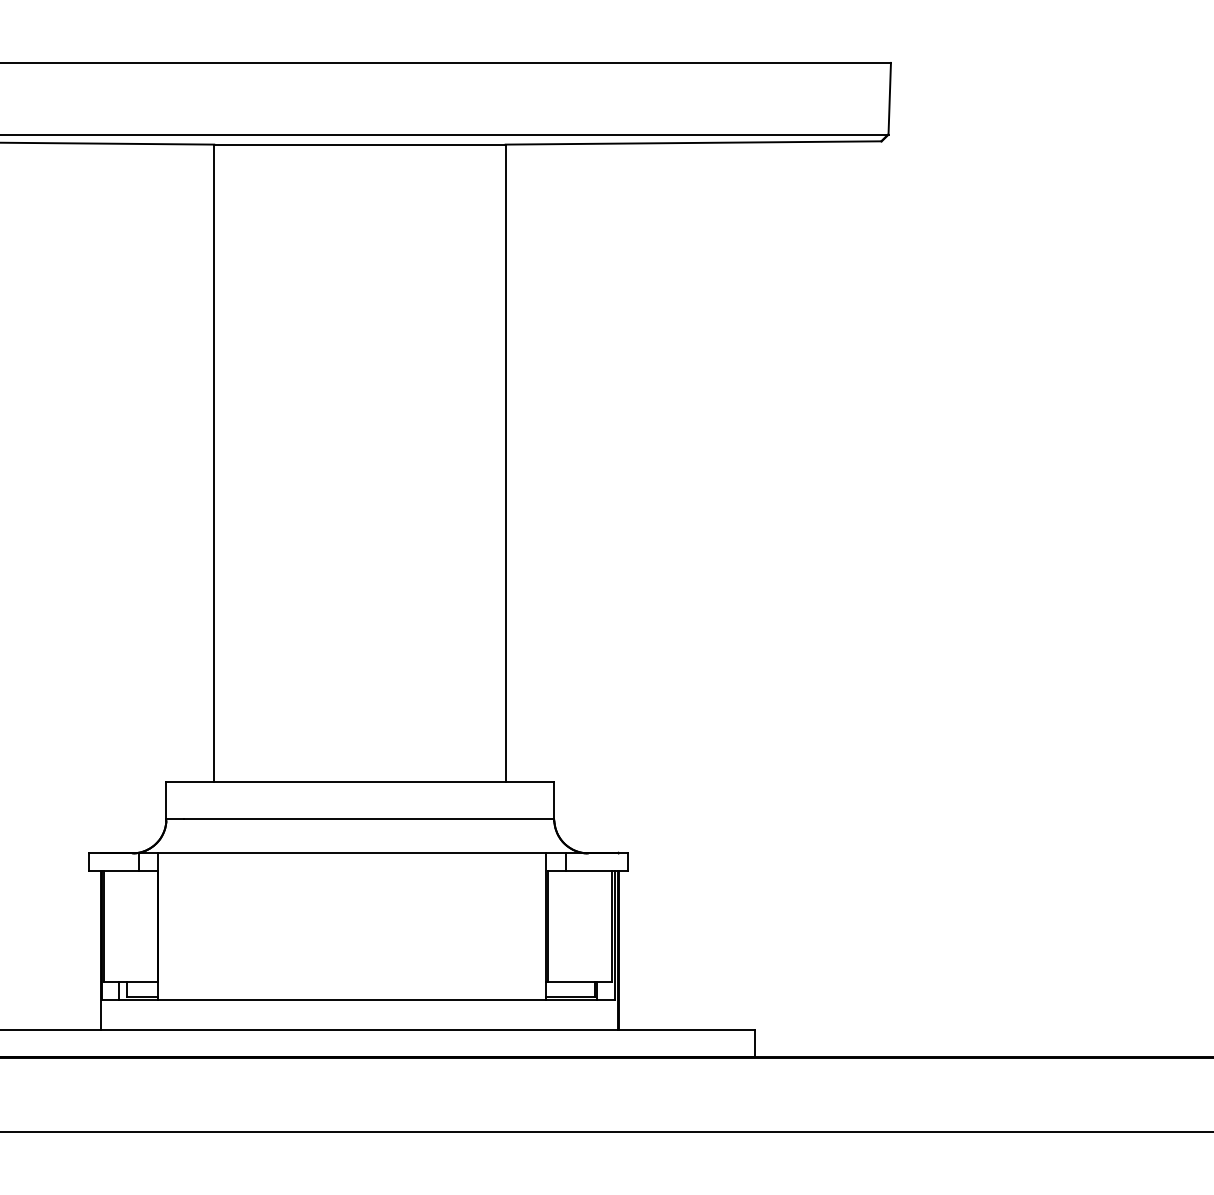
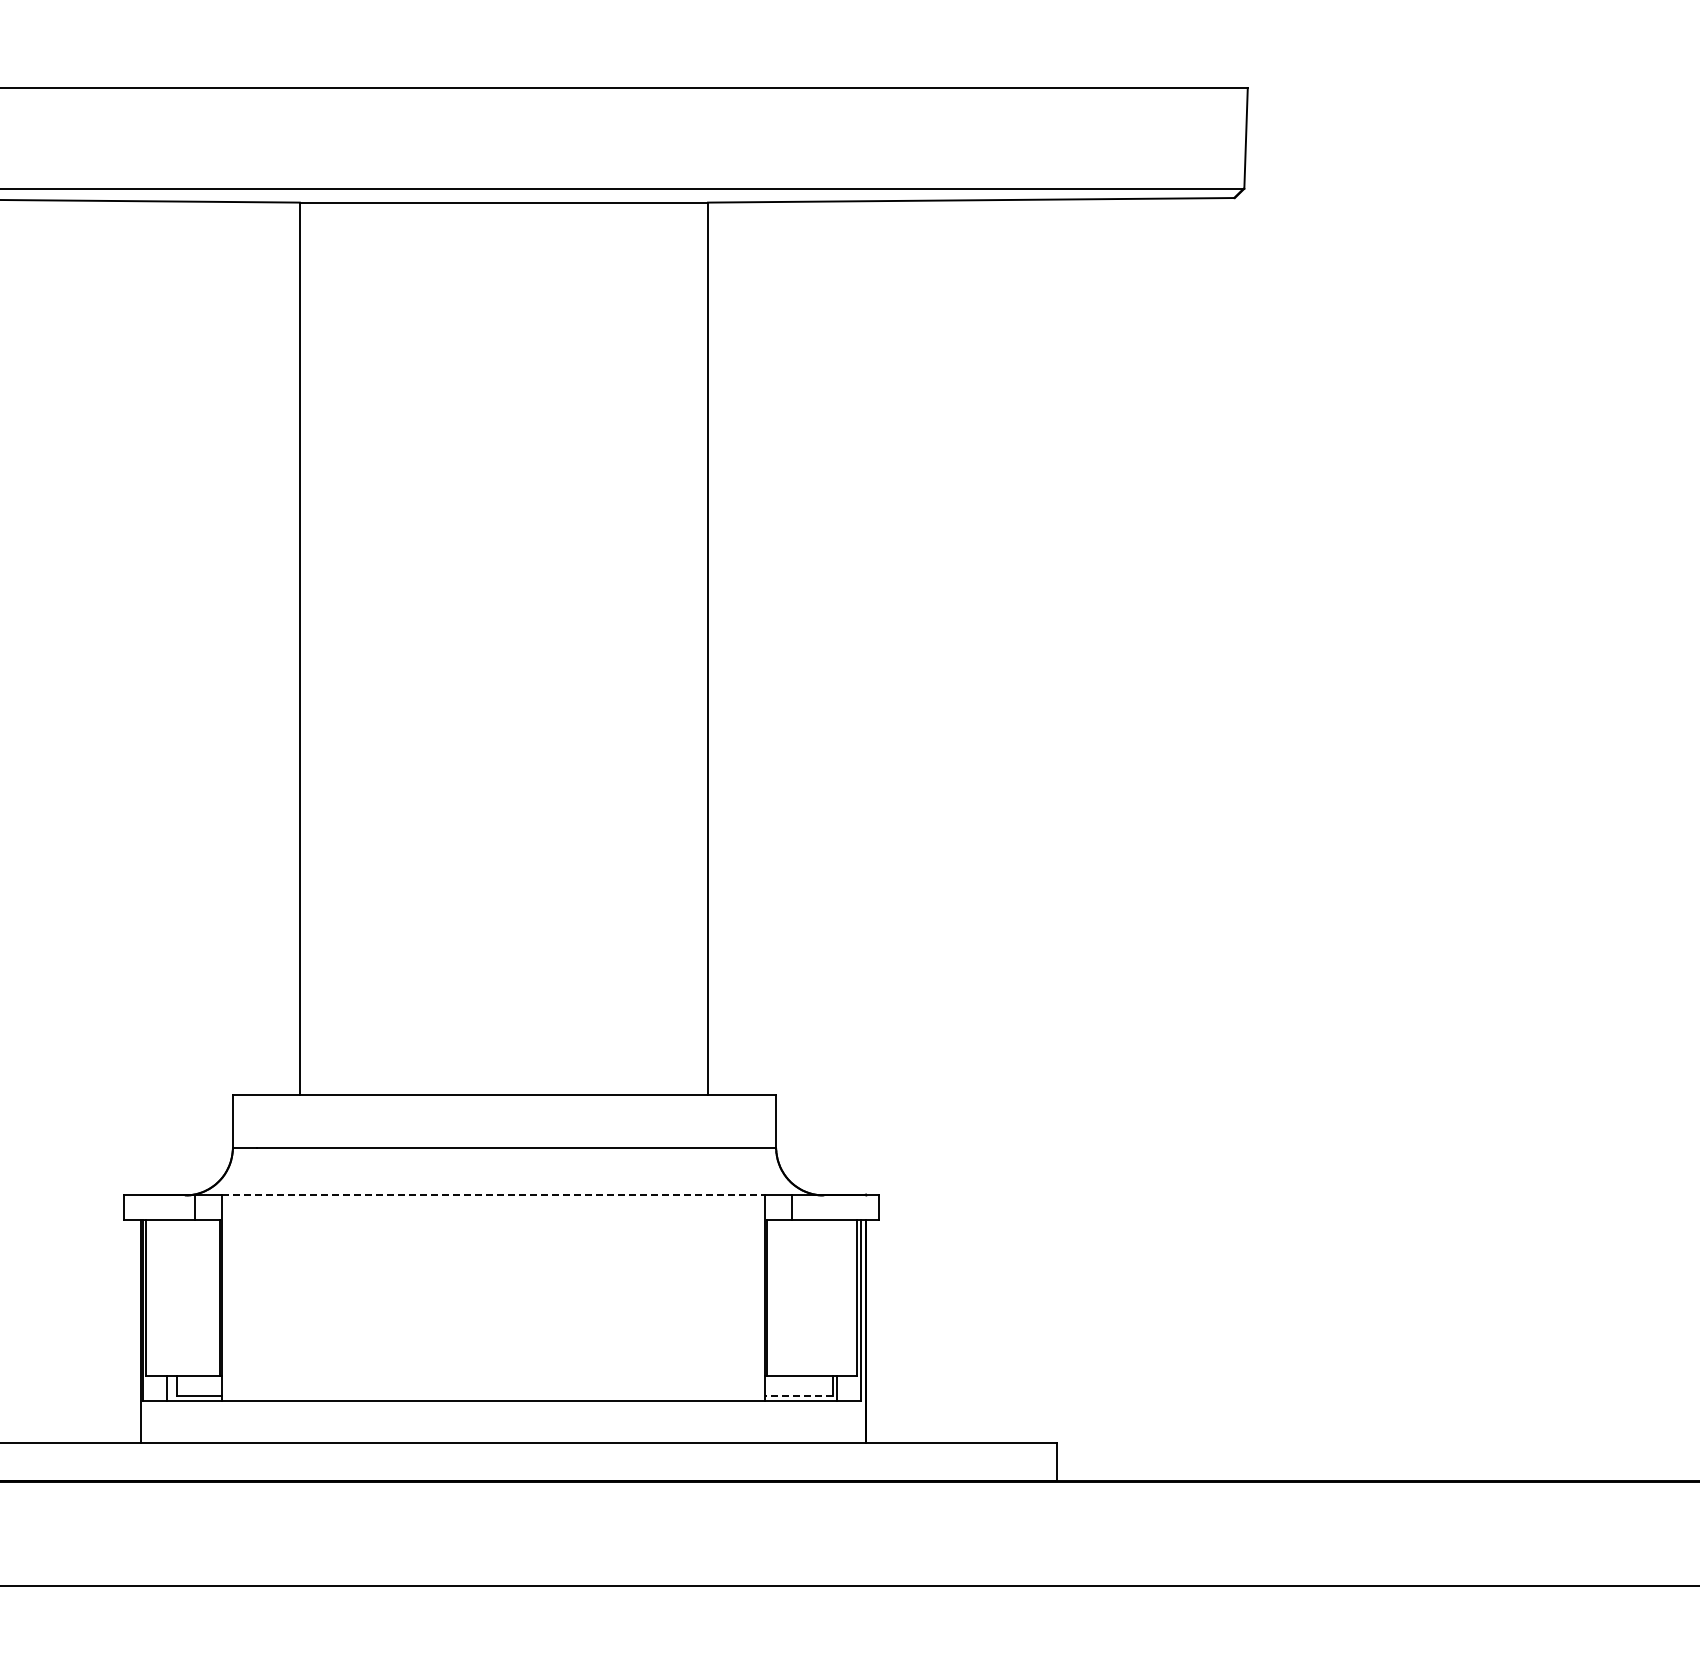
line: (352, 853) -> (493, 1195), solid -> dashed
line: (570, 996) -> (798, 1395), solid -> dashed

